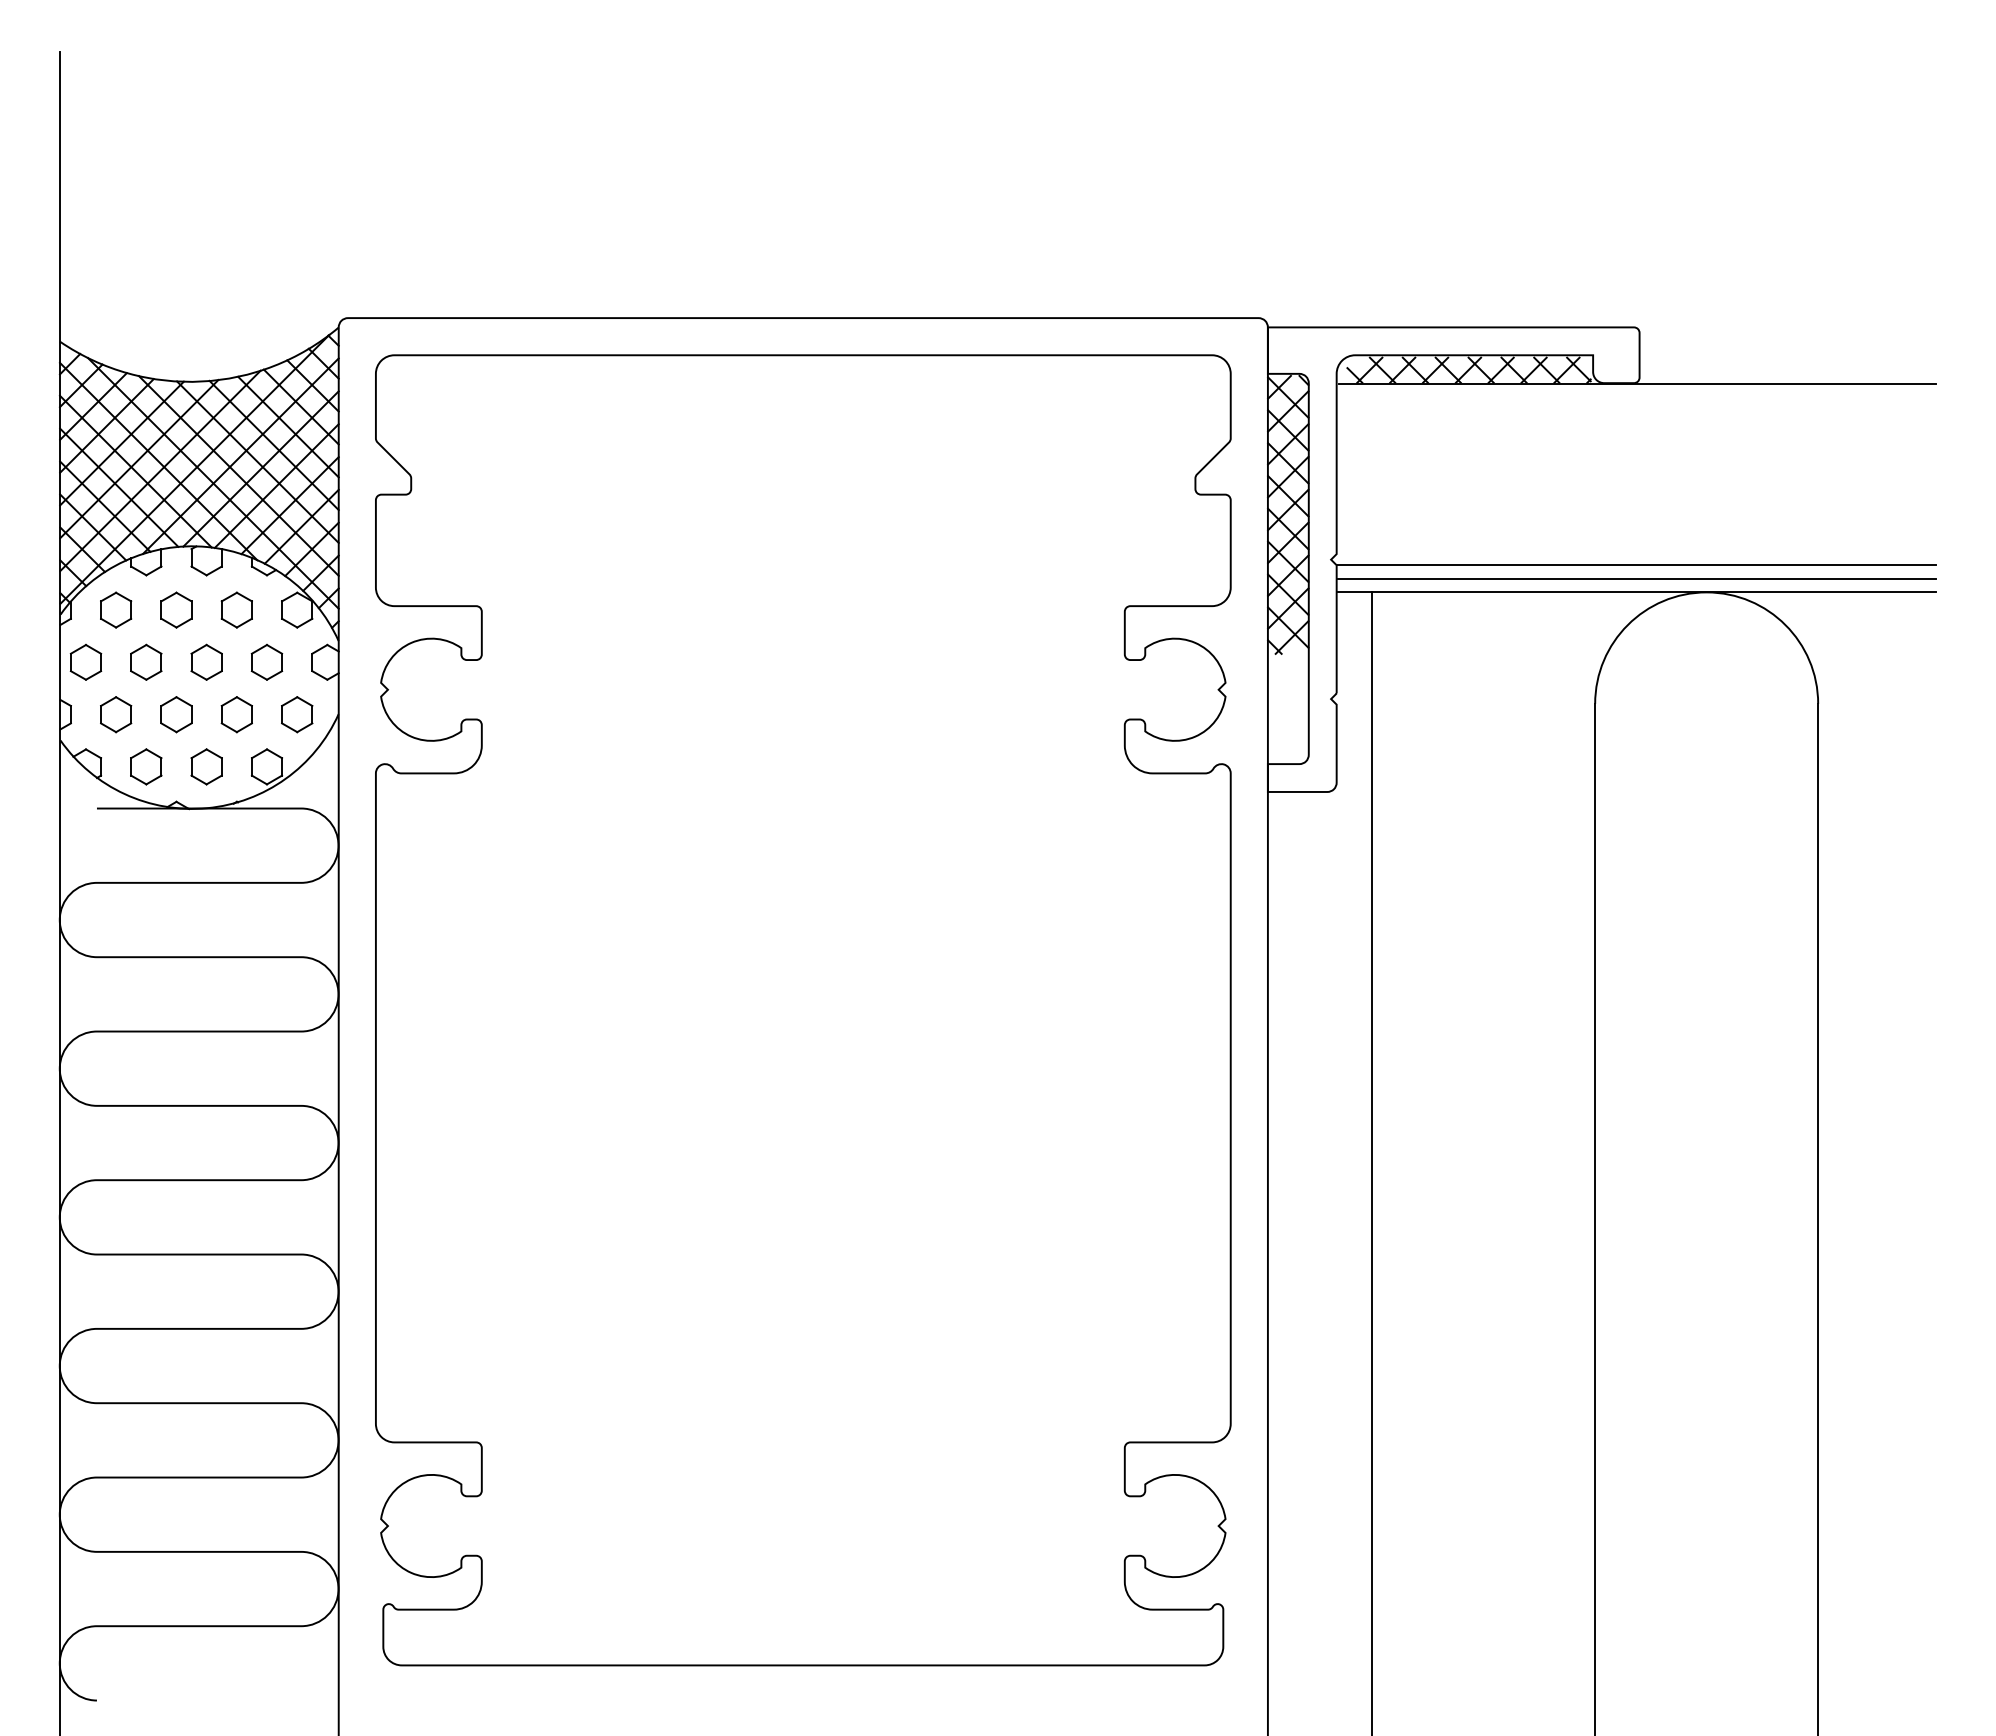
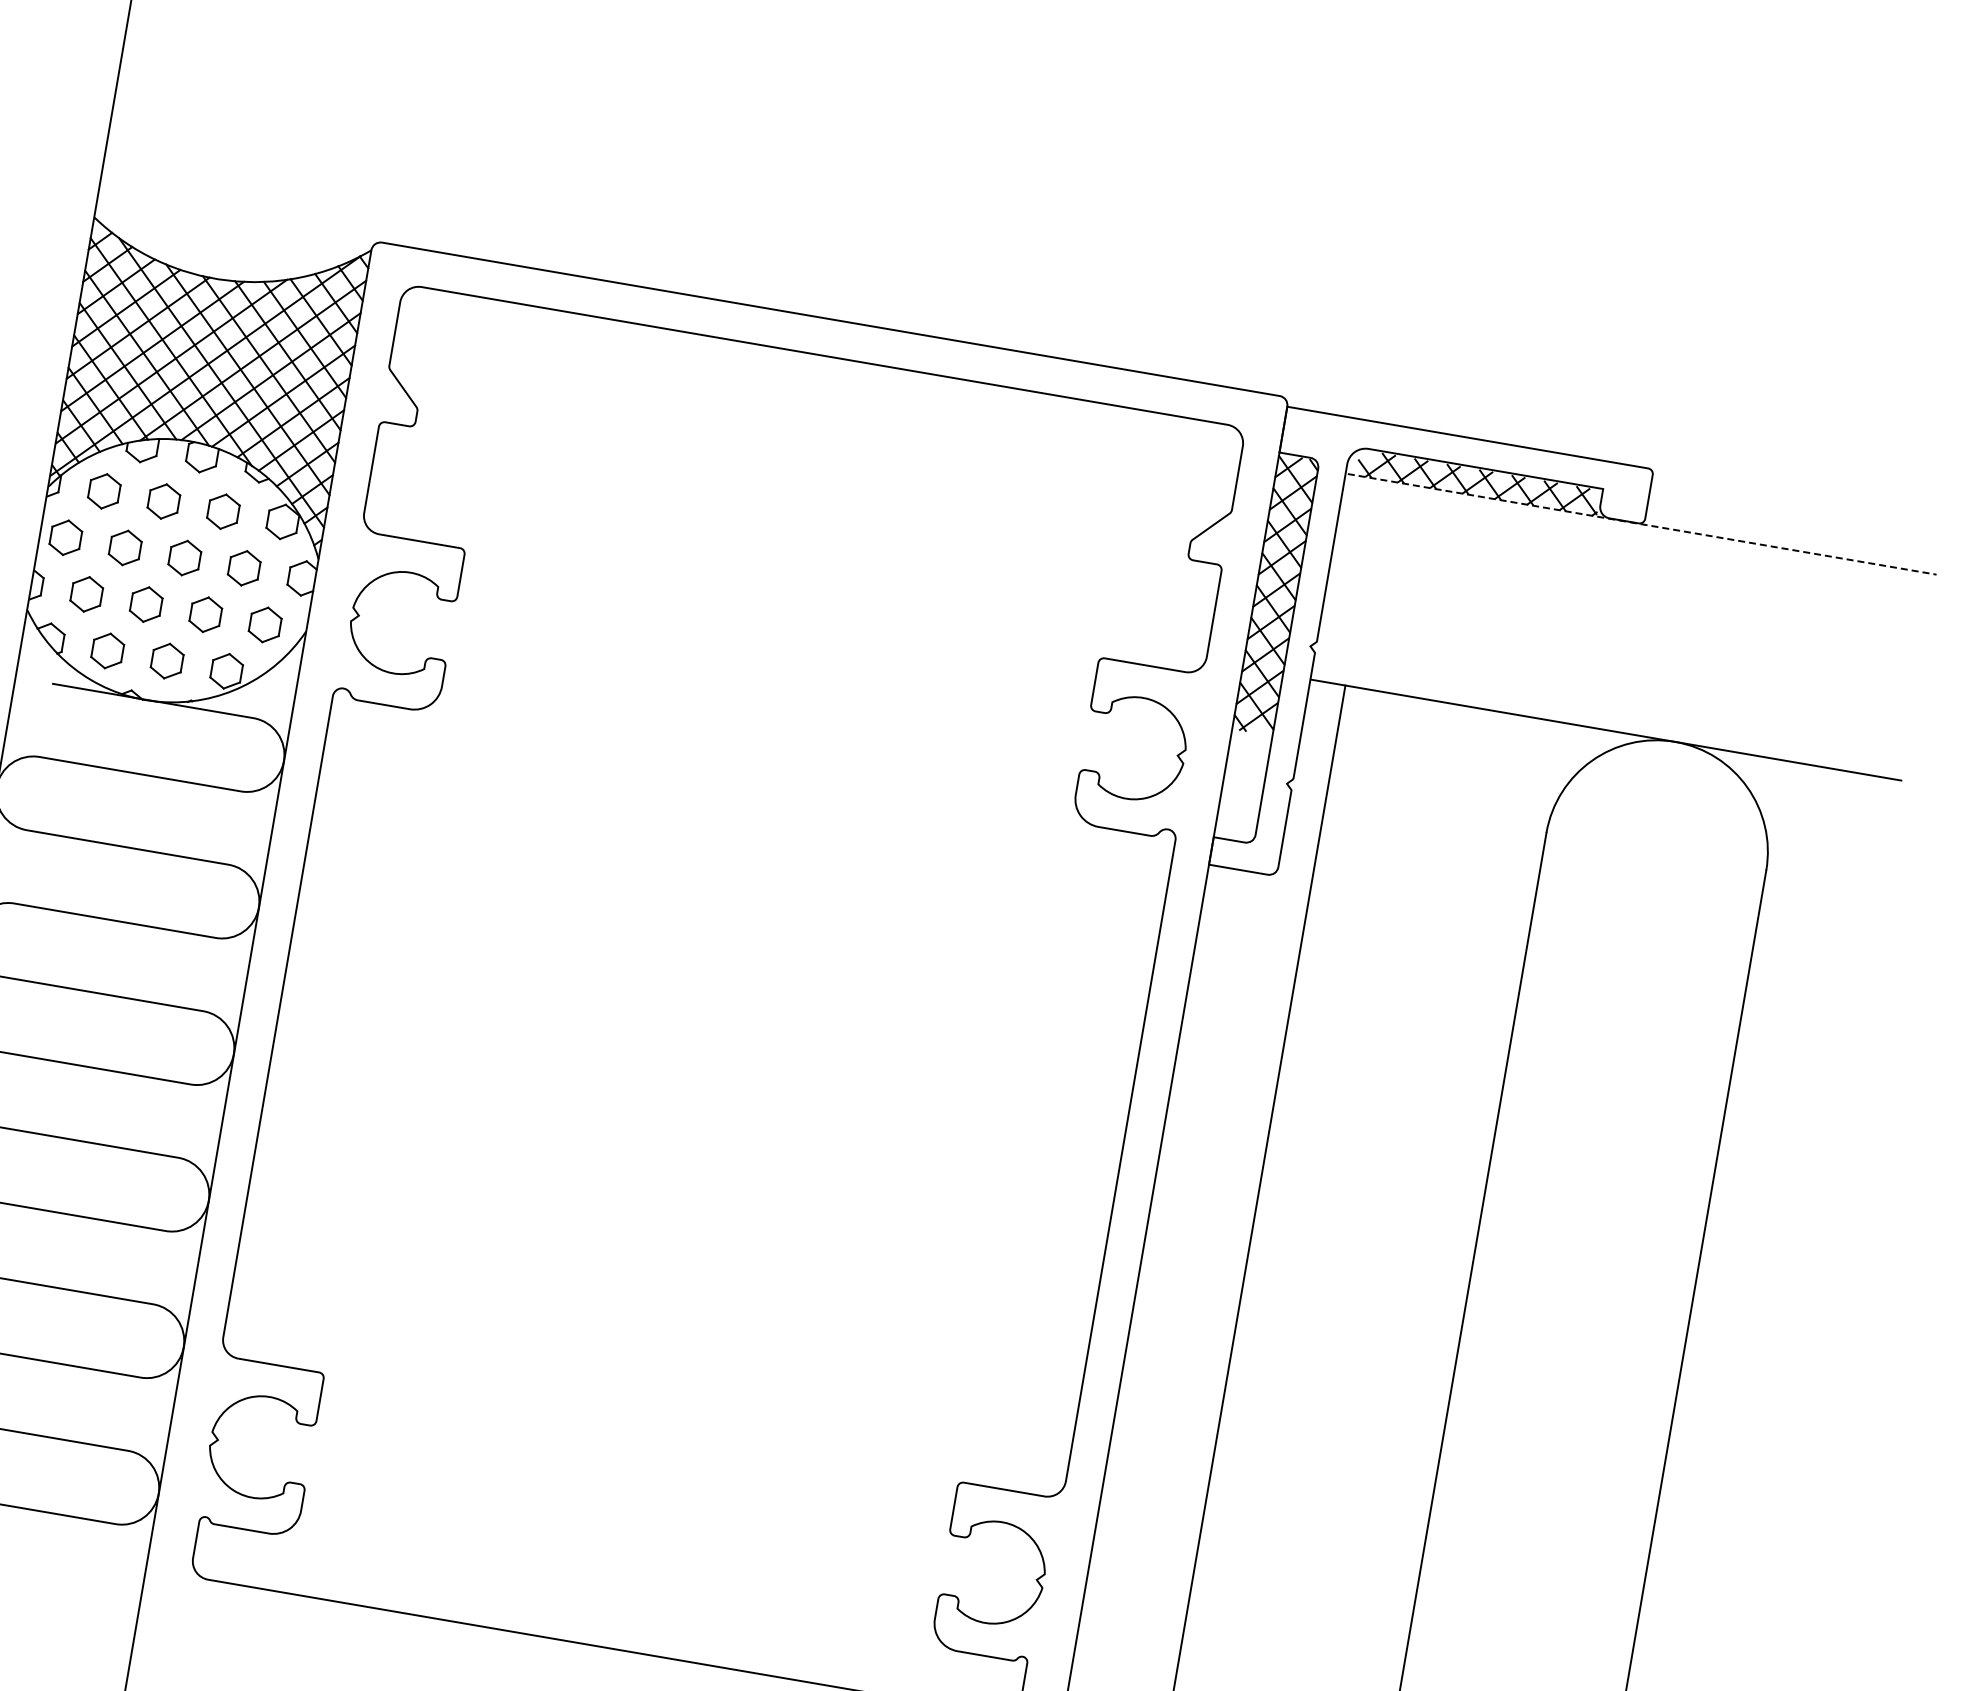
line: (1637, 383) -> (1642, 524), solid -> dashed
line: (1636, 565) -> (1610, 703), removed
line: (1636, 579) -> (1608, 717), removed

